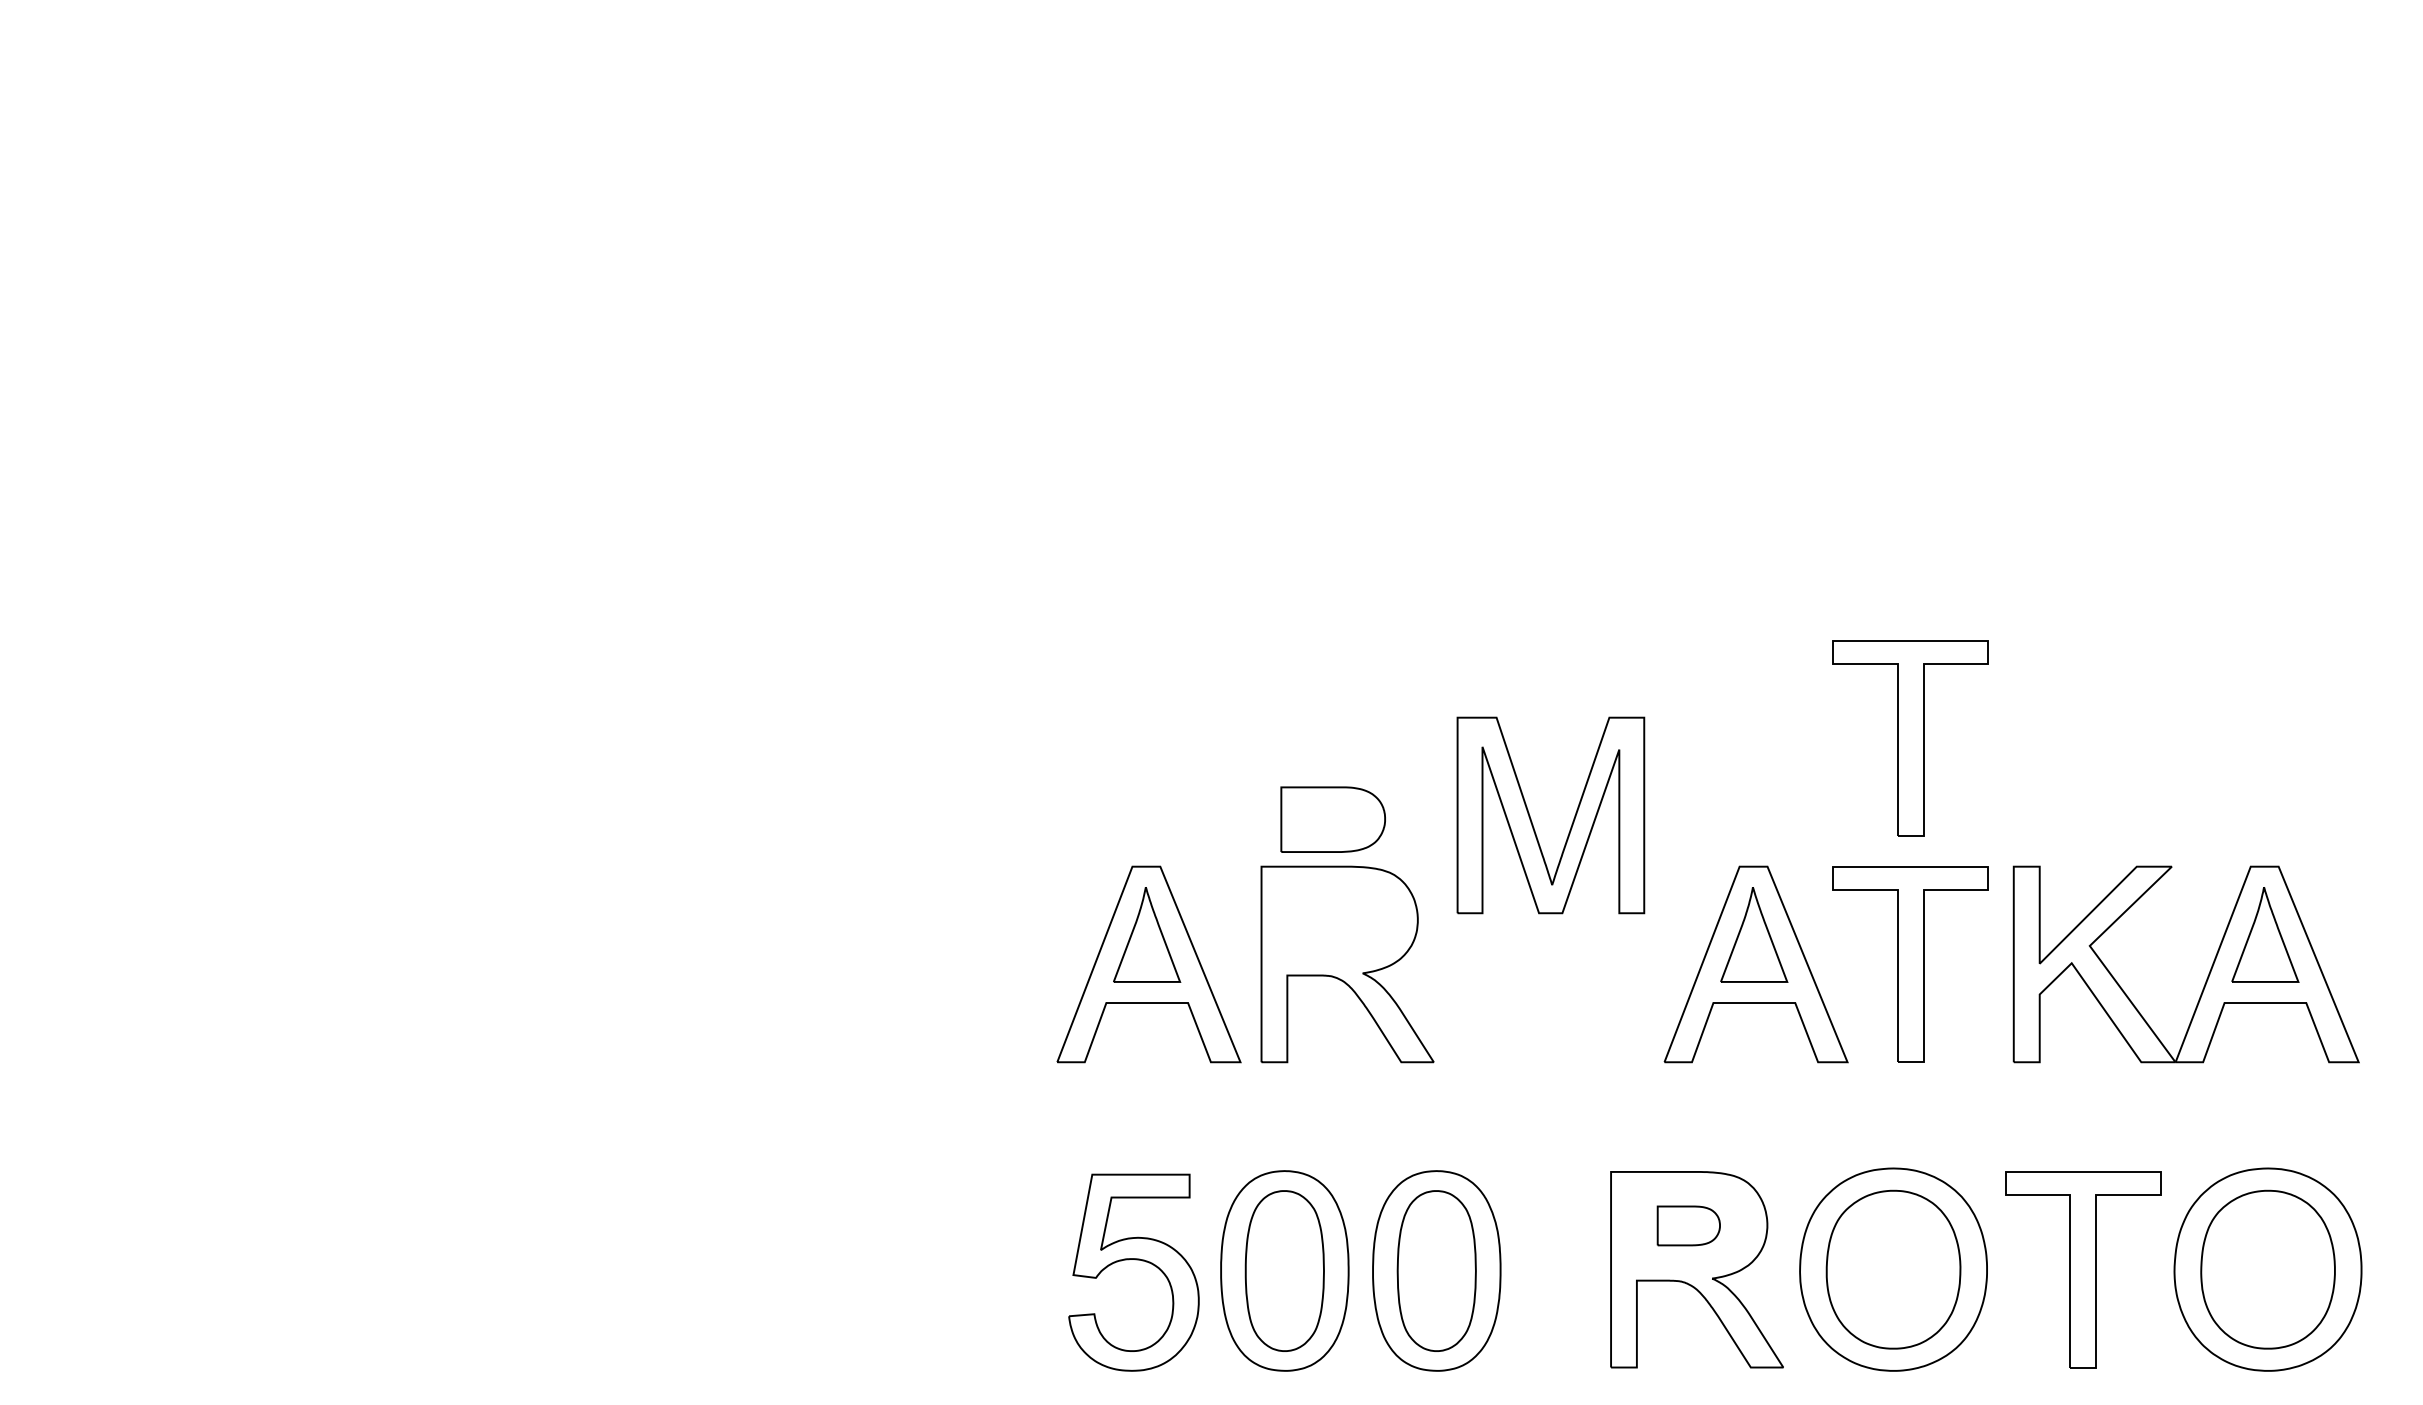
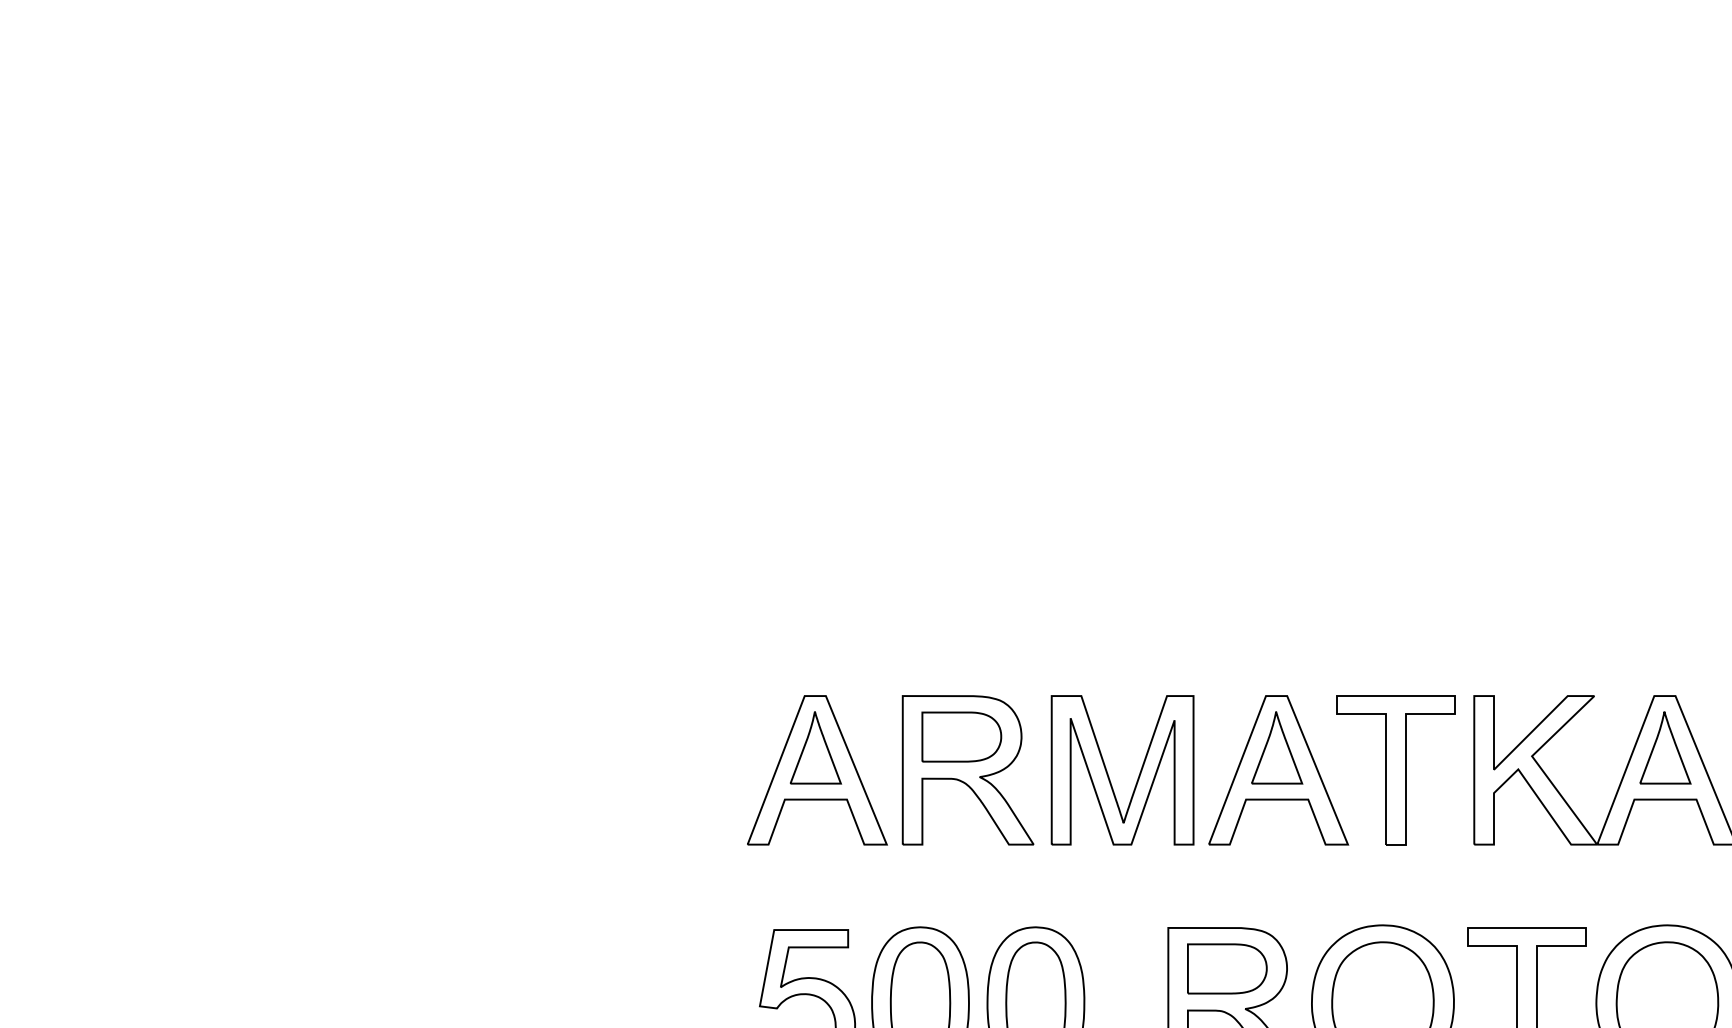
part: (1910, 738) -> (1395, 598), removed
part: (1332, 819) -> (961, 736), moved
part: (1532, 821) -> (1108, 774), moved
part: (1688, 1225) -> (1227, 968), size x1.67

